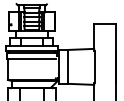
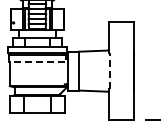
line: (31, 59) -> (36, 62), solid -> dashed
line: (95, 66) -> (110, 70), solid -> dashed

